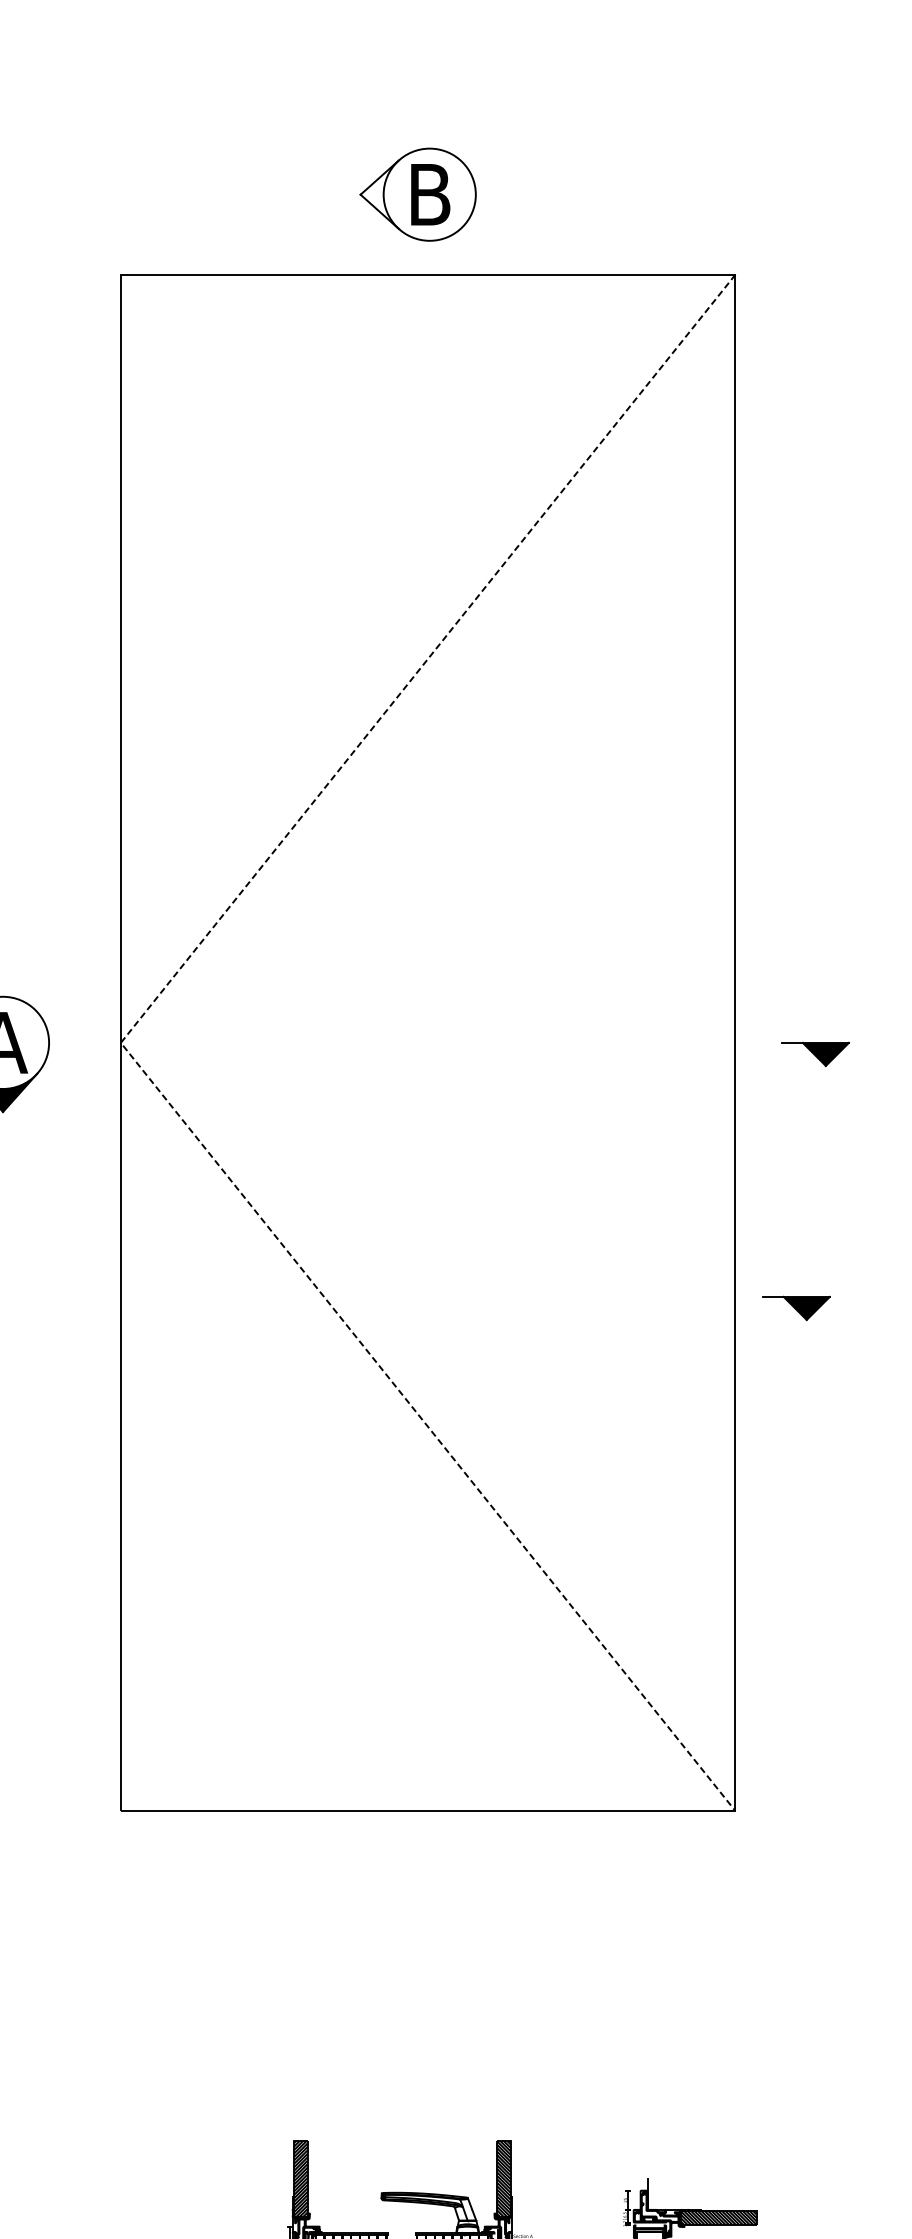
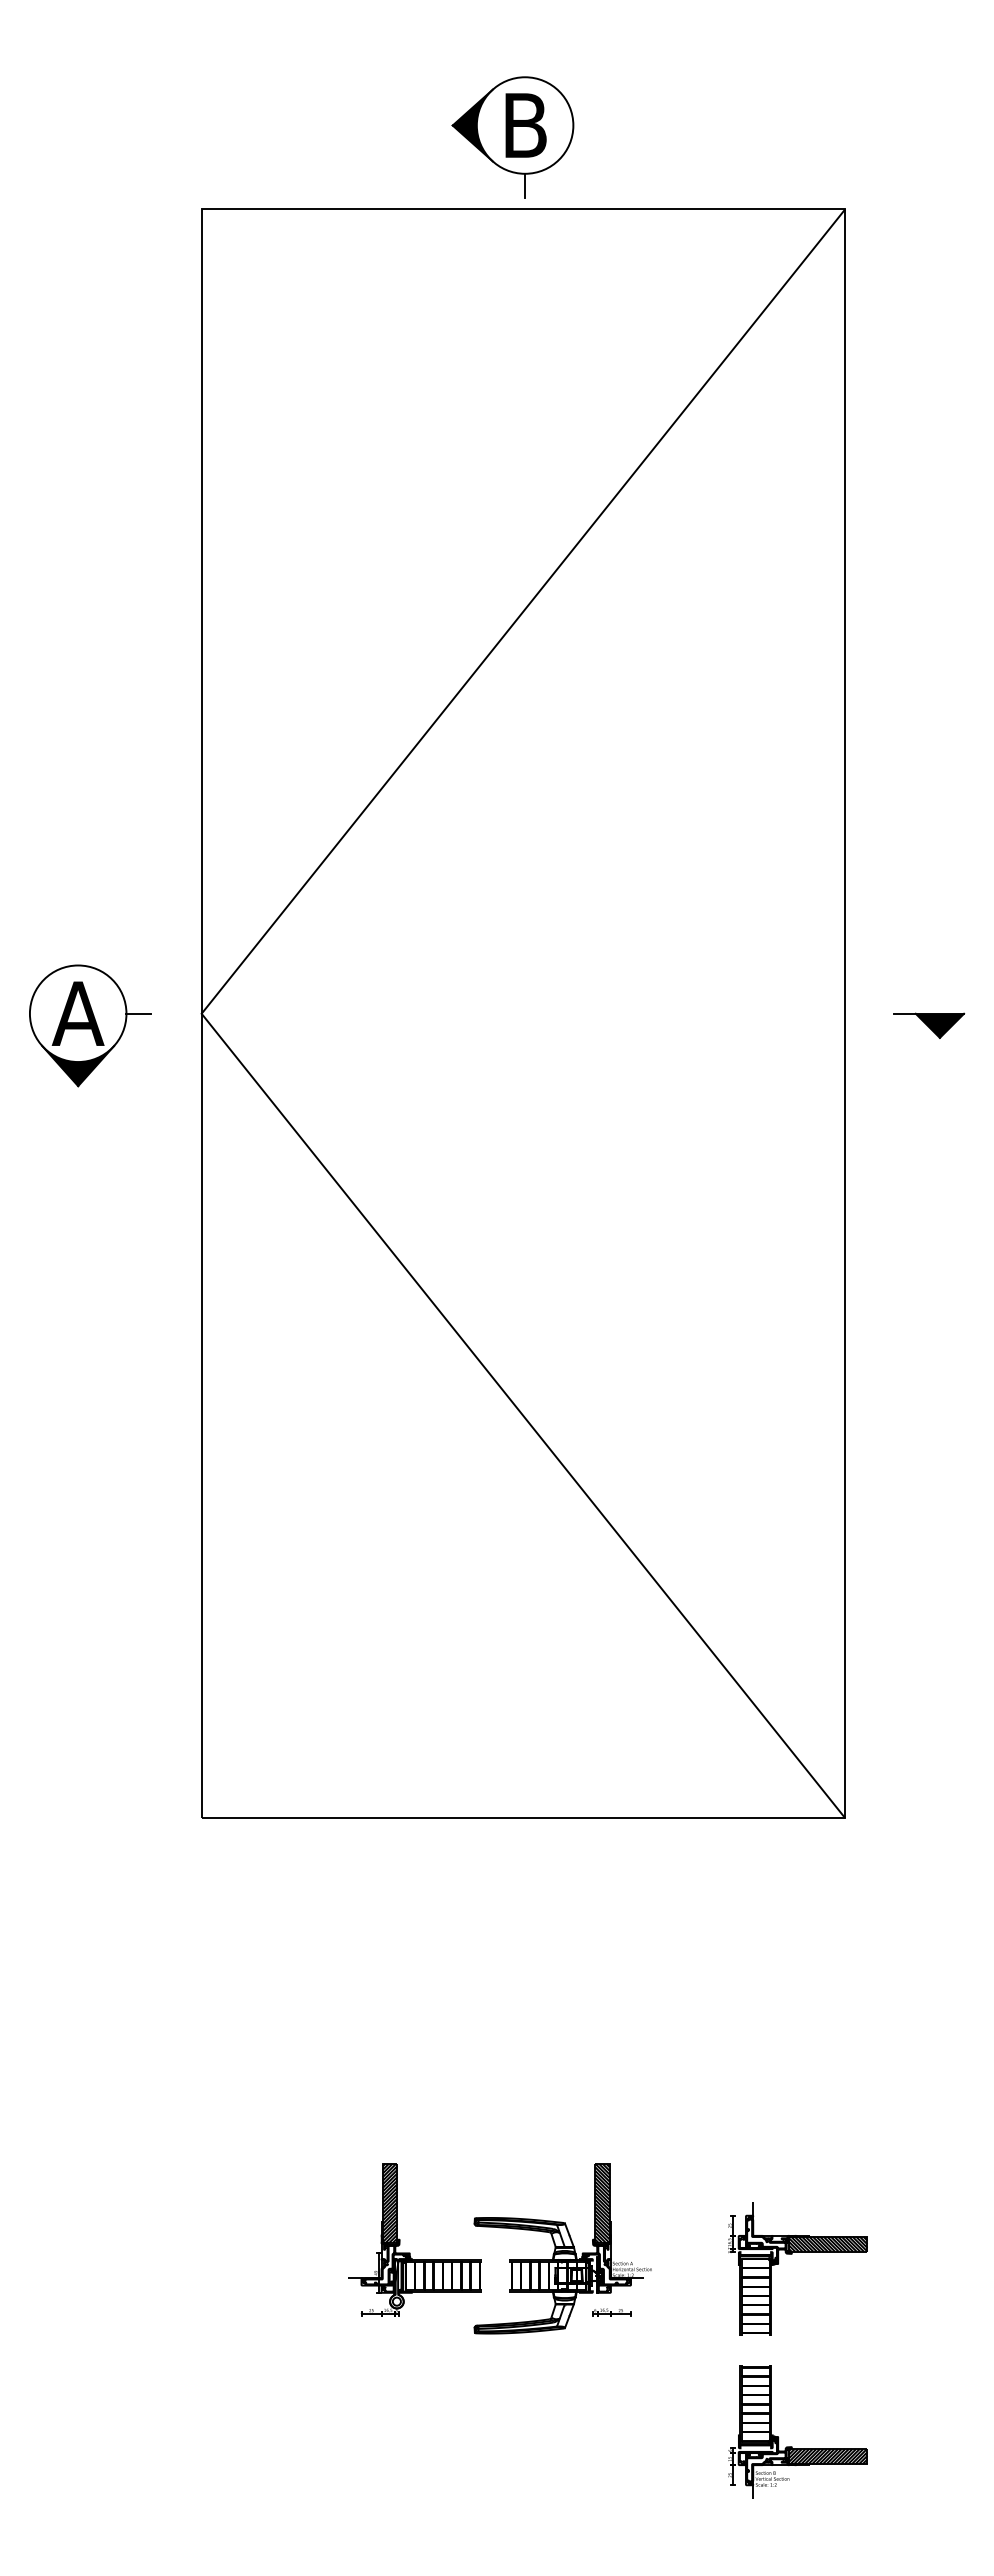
fill: (379, 194) -> (472, 125), added
line: (430, 251) -> (525, 185), added
line: (60, 1042) -> (138, 1013), added
line: (120, 1042) -> (201, 1013), dashed -> solid
part: (796, 1308) -> (909, 1291), removed

